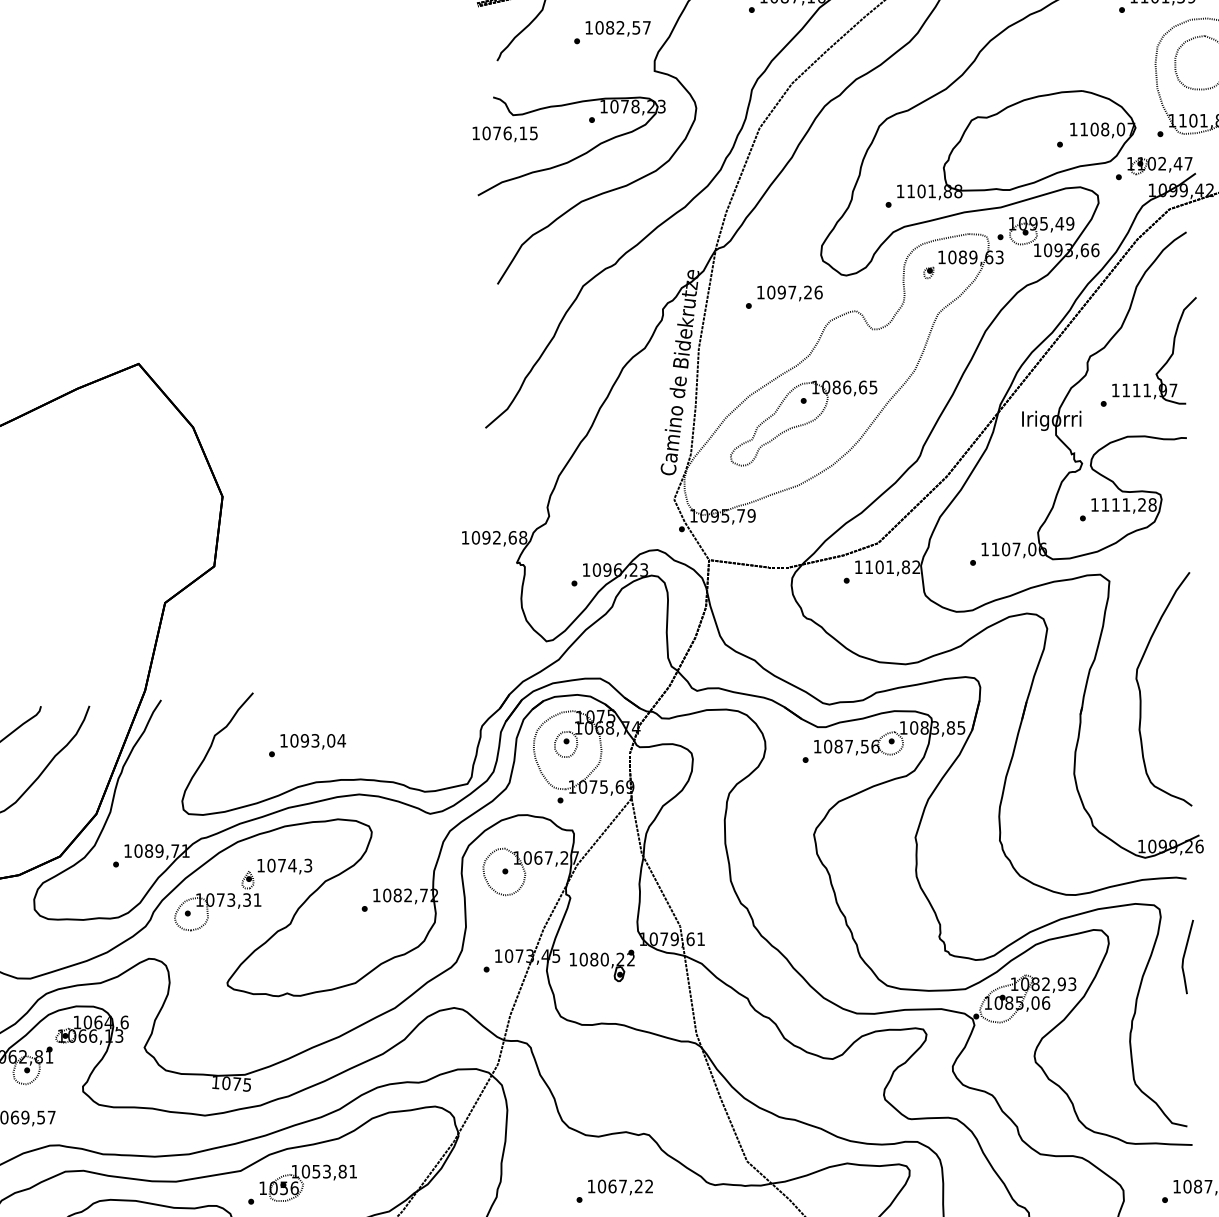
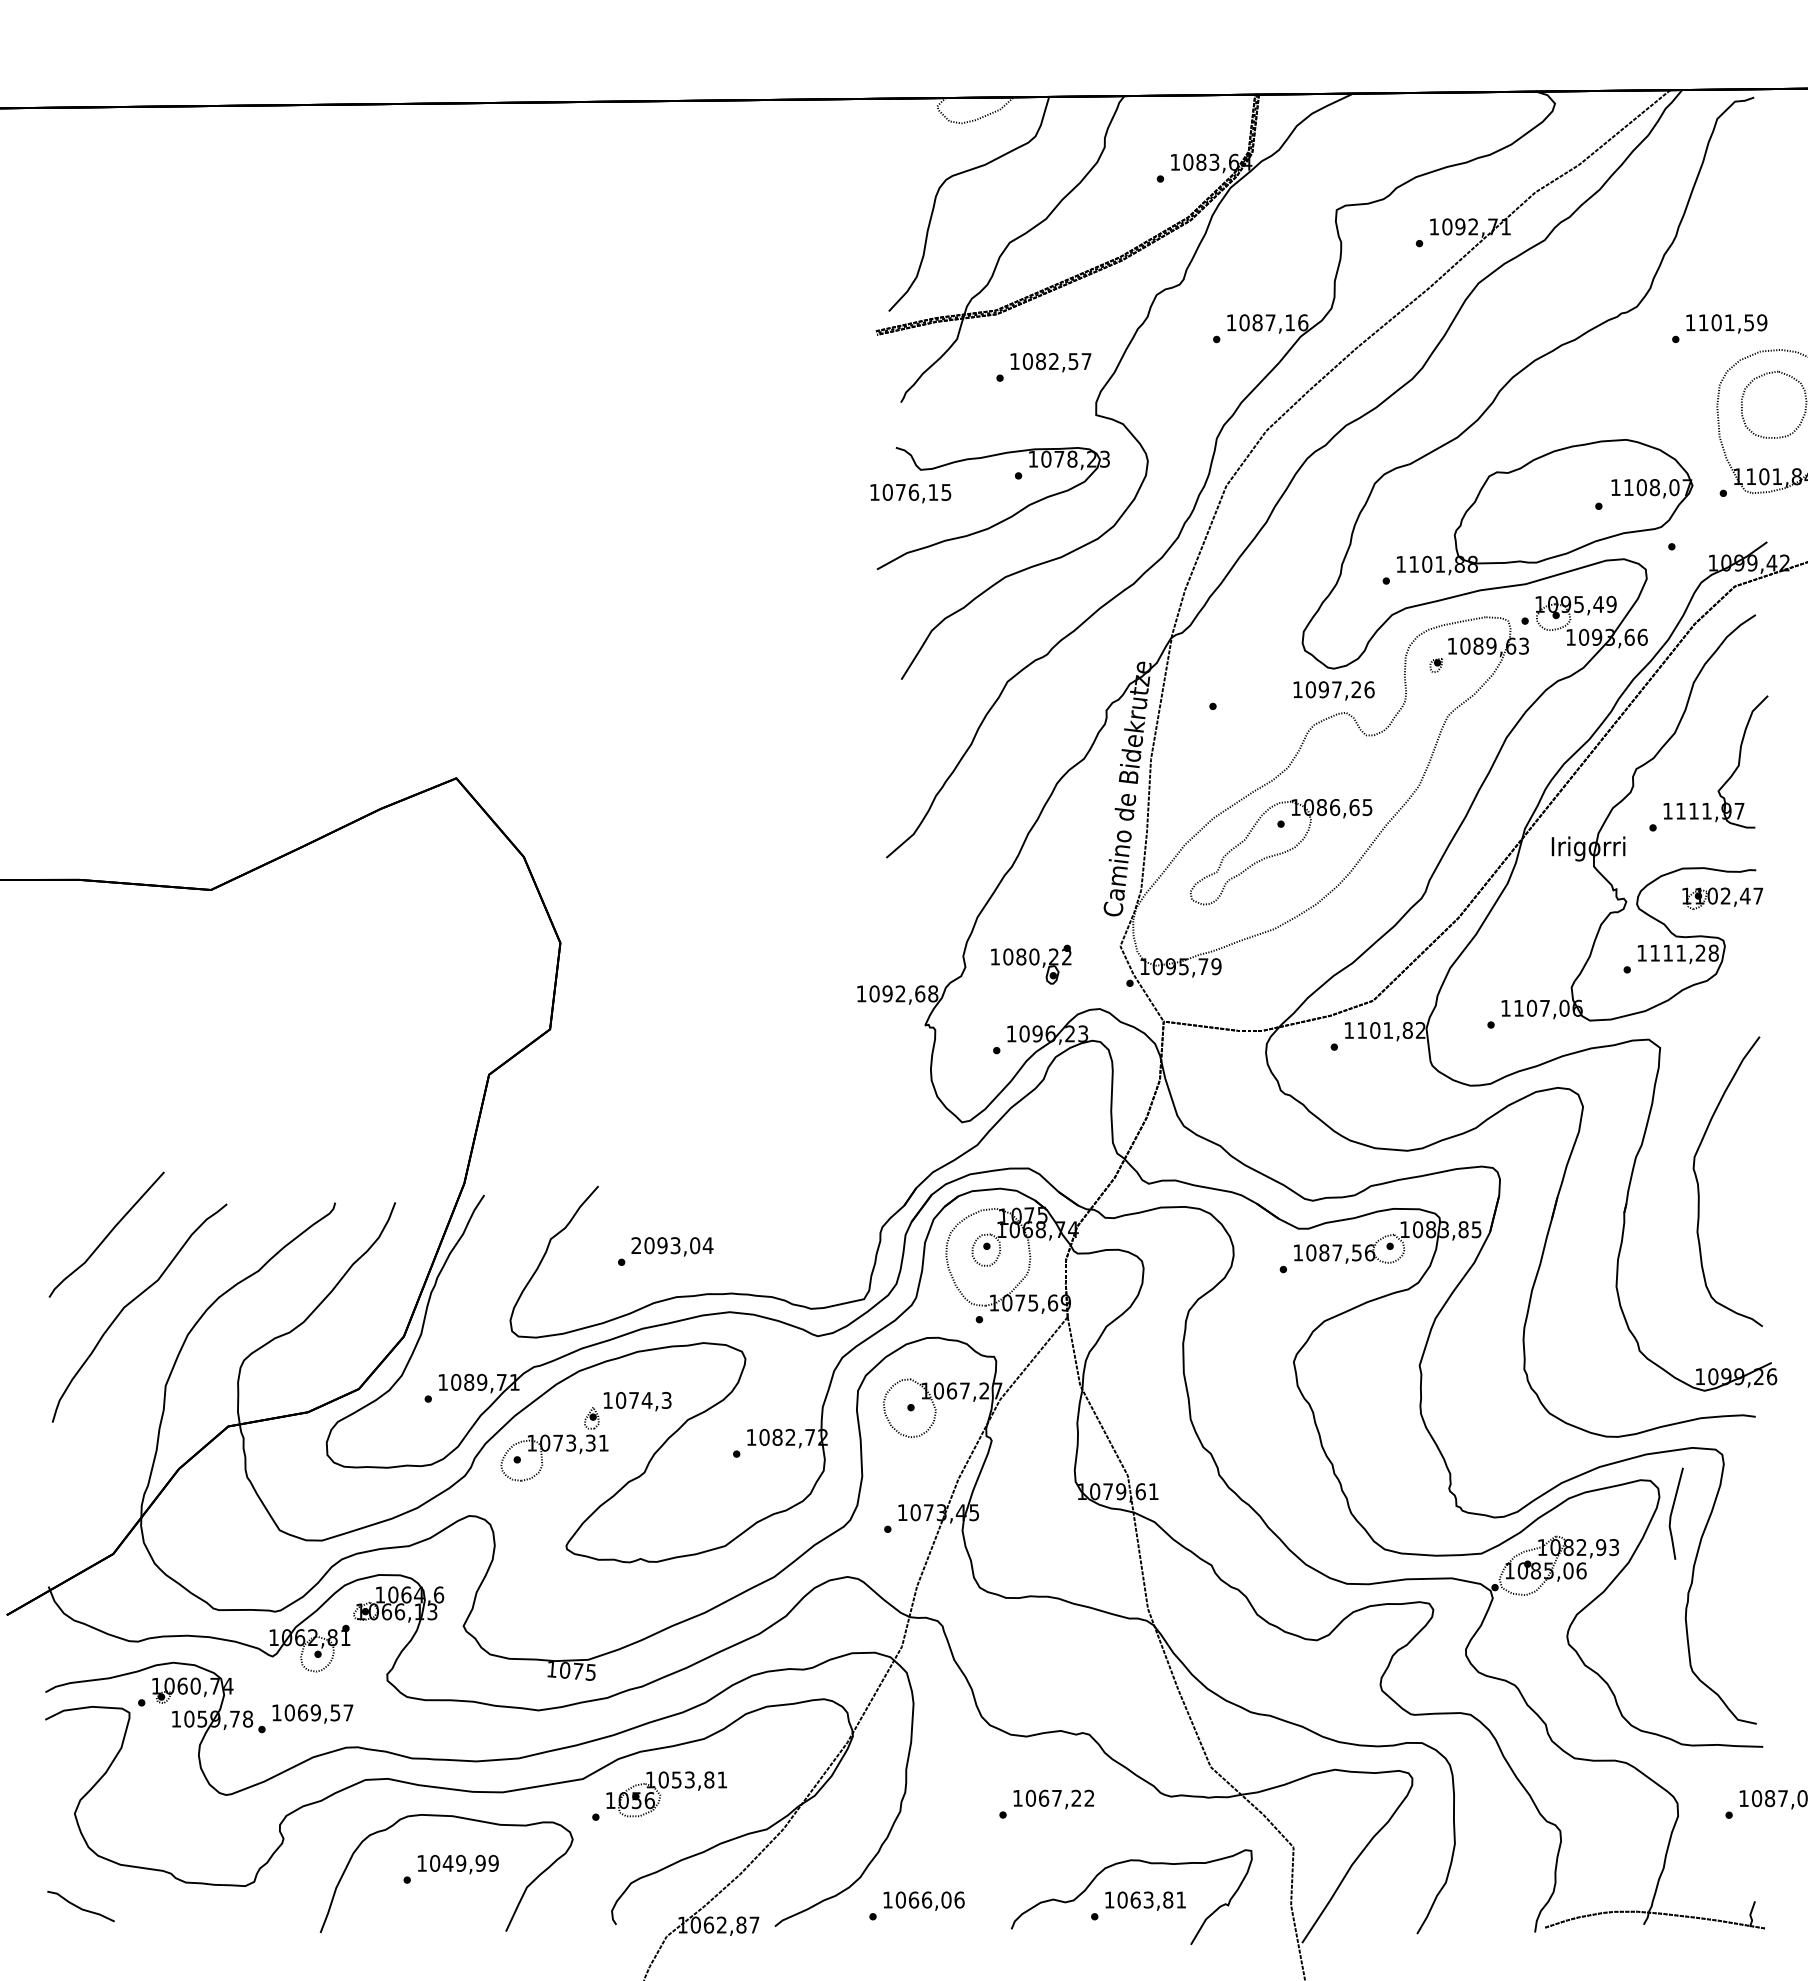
part: (1159, 165) -> (1722, 898), moved
text: (789, 293) -> (1333, 690), moved
text: (283, 740) -> (636, 1245), 1093,04 -> 2093,04
line: (1184, 956) -> (1672, 1513), moved
part: (602, 965) -> (1031, 964), moved

